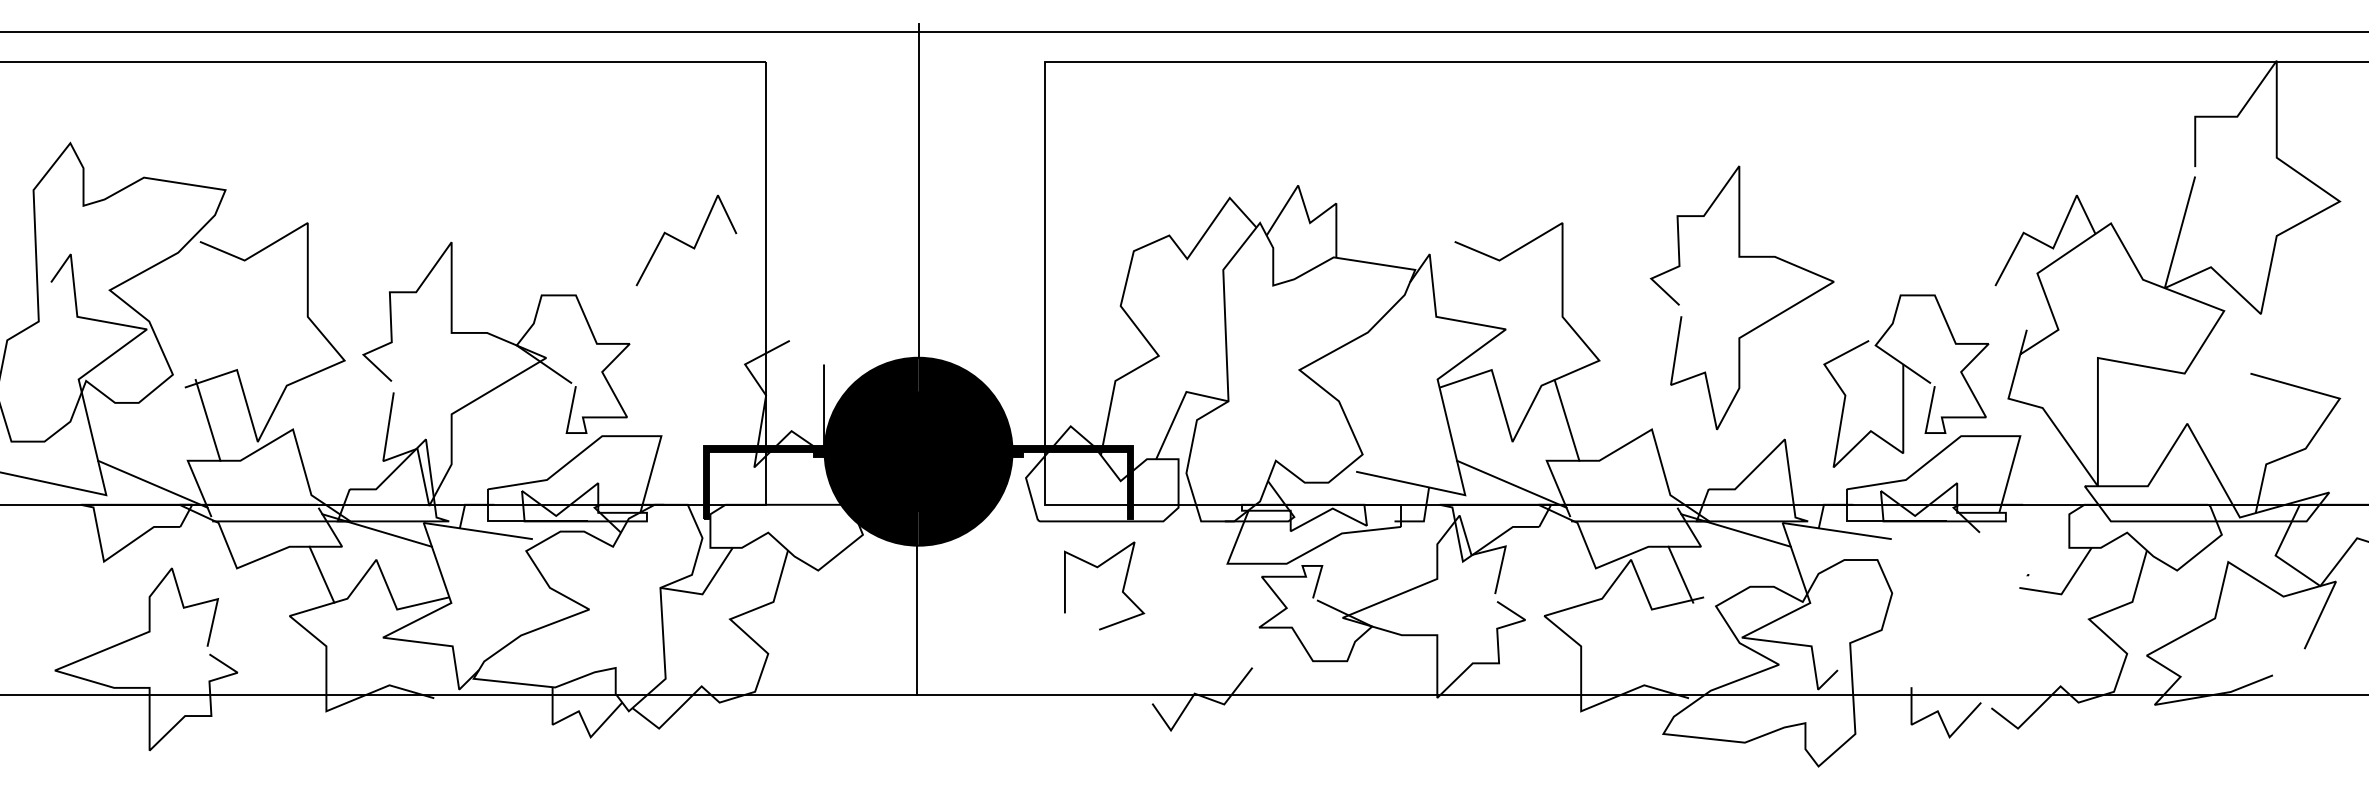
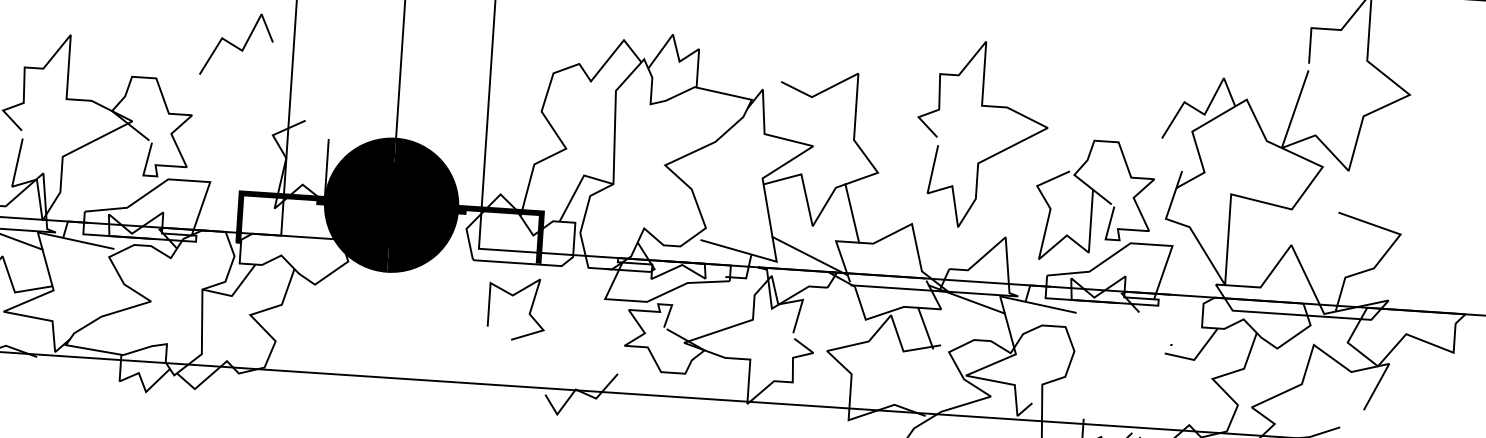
line: (917, 619) -> (382, 324), removed

